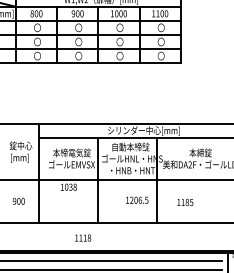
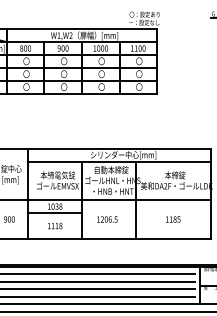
line: (68, 194) -> (54, 213), added
text: (137, 200) -> (107, 219), moved
text: (185, 202) -> (173, 219), moved
text: (83, 237) -> (55, 225), moved

